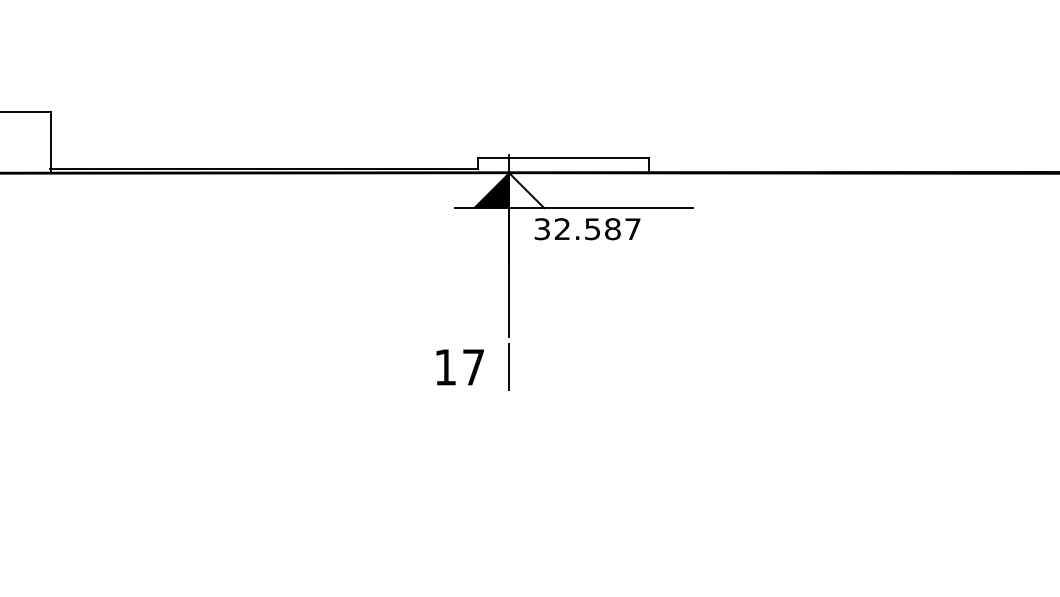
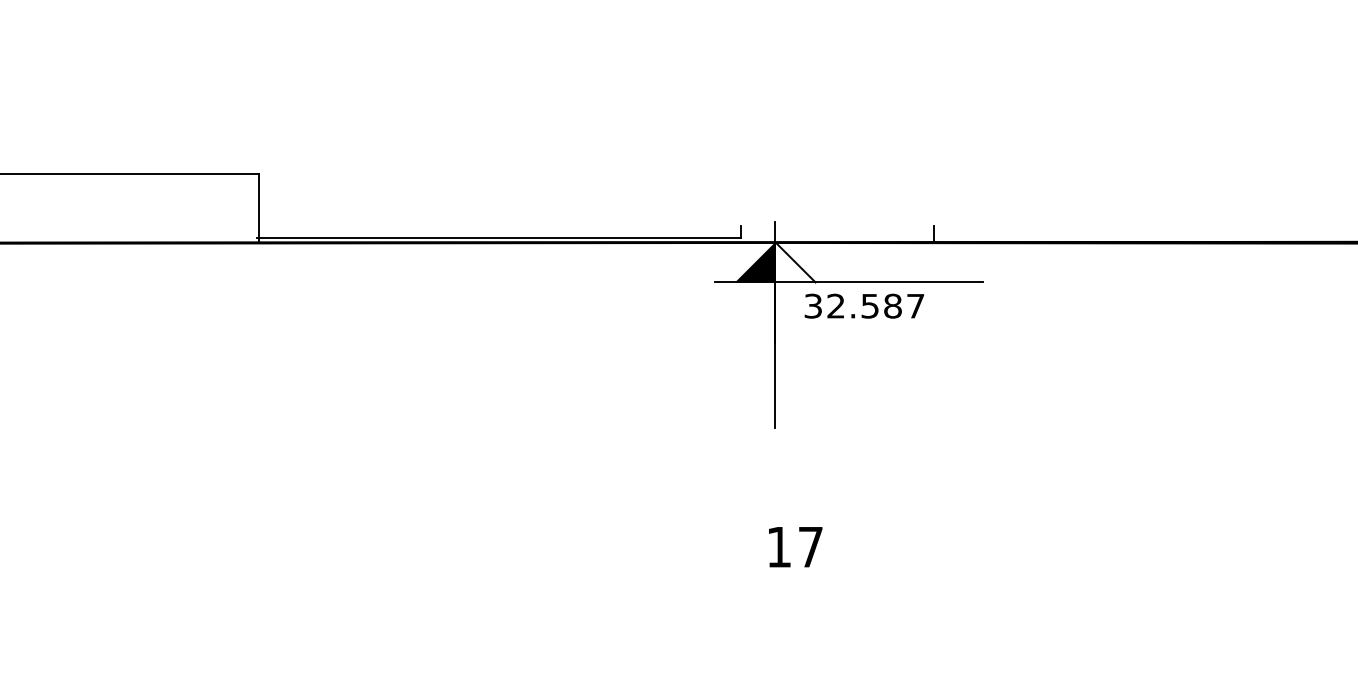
line: (562, 158) -> (836, 226), removed
line: (508, 366) -> (775, 461), removed
text: (460, 367) -> (795, 547), moved

